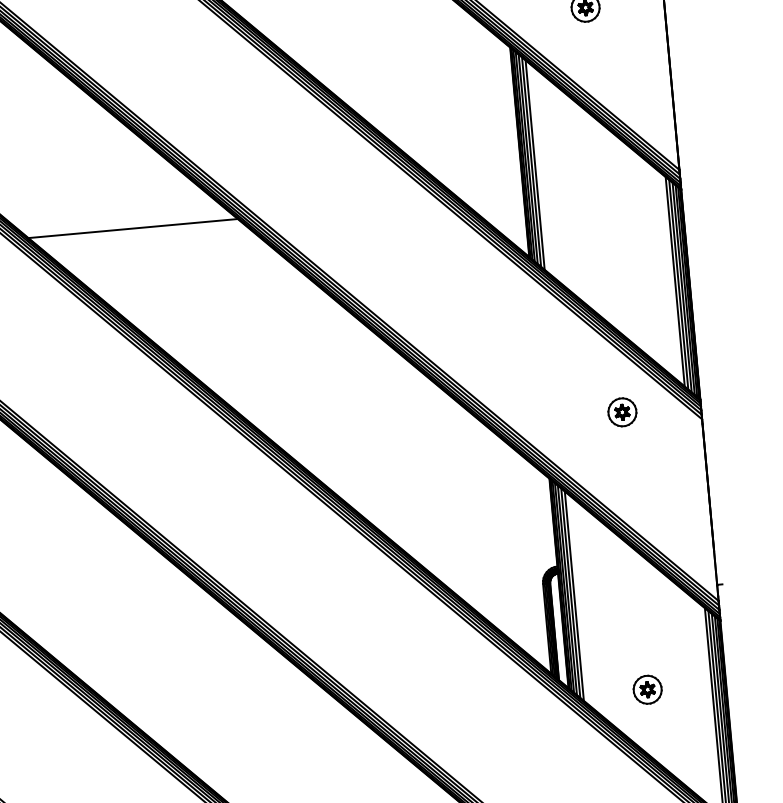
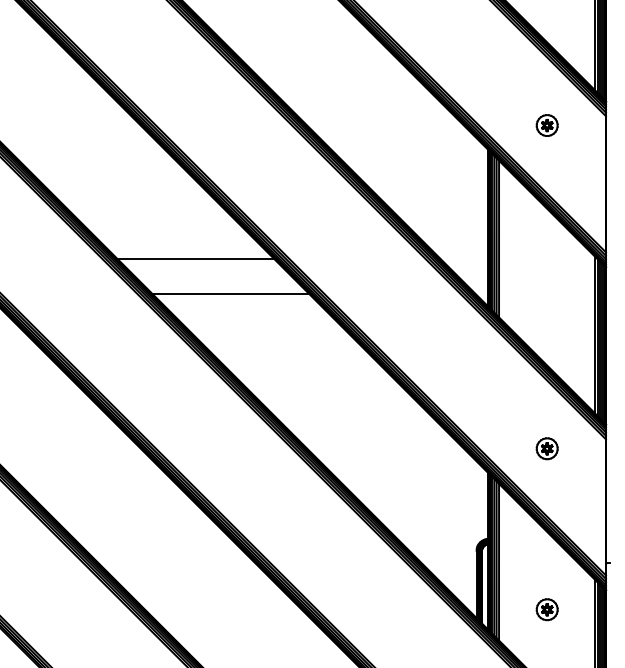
line: (183, 271) -> (230, 294), added
part: (621, 412) -> (546, 448), moved
part: (646, 689) -> (546, 609), moved

